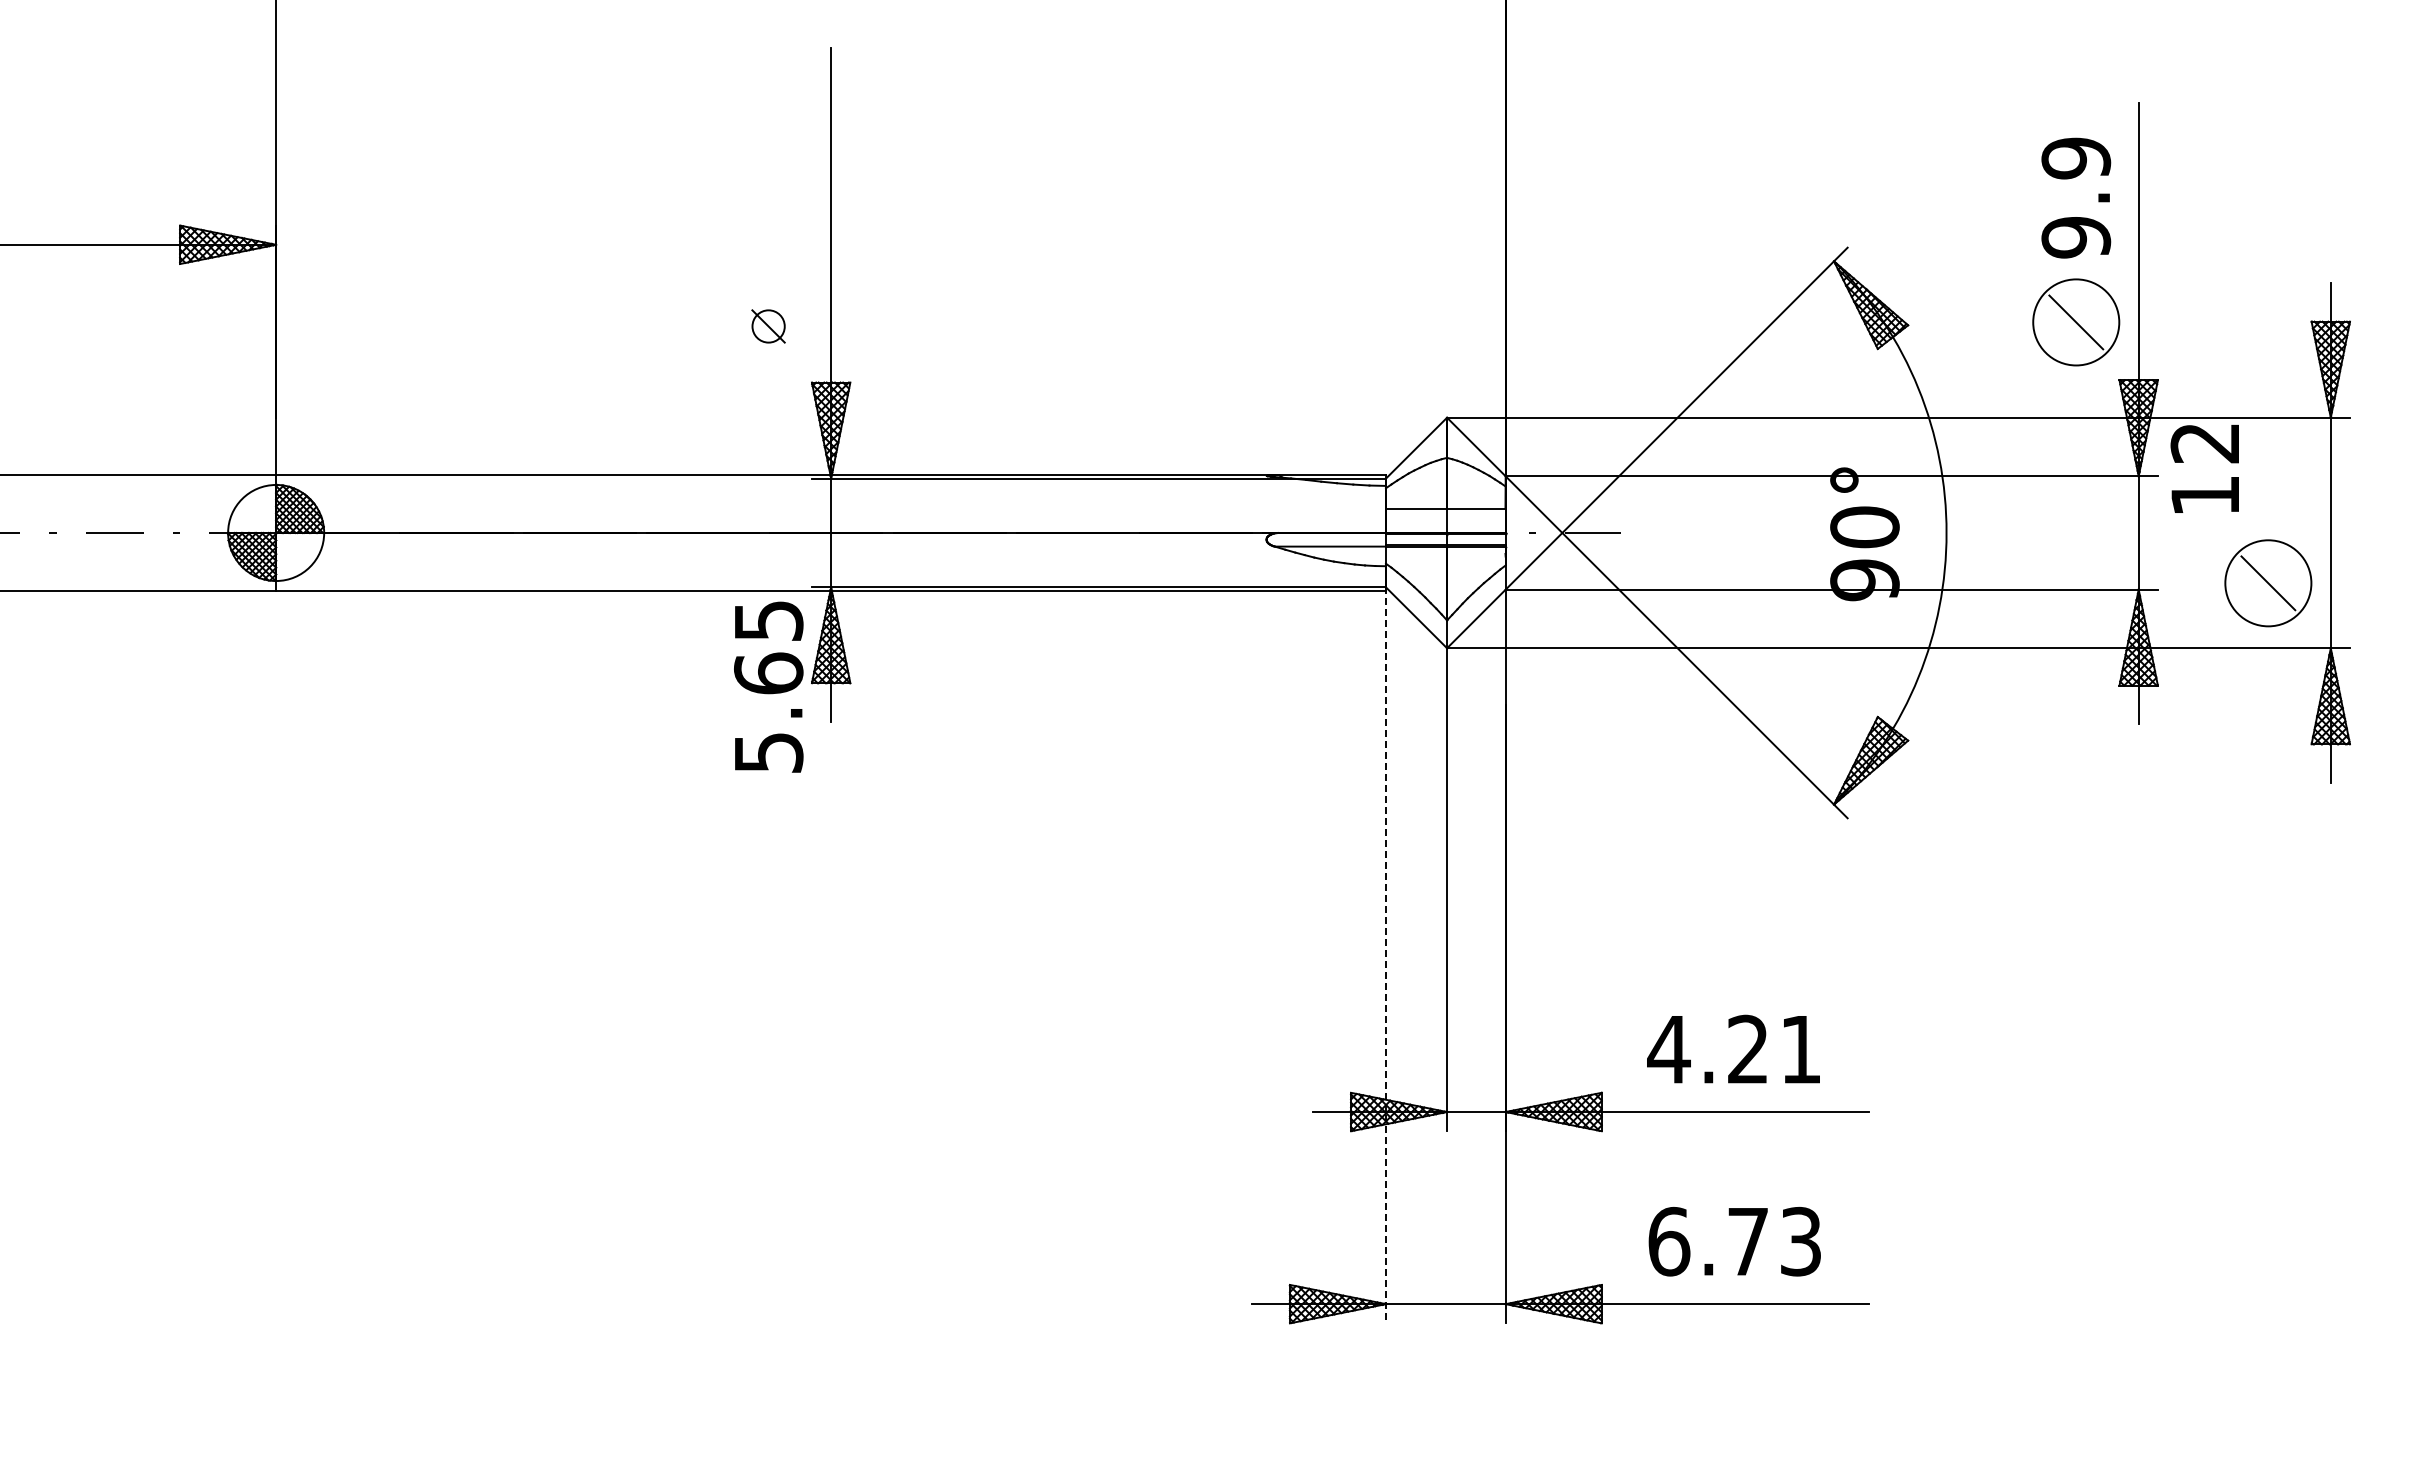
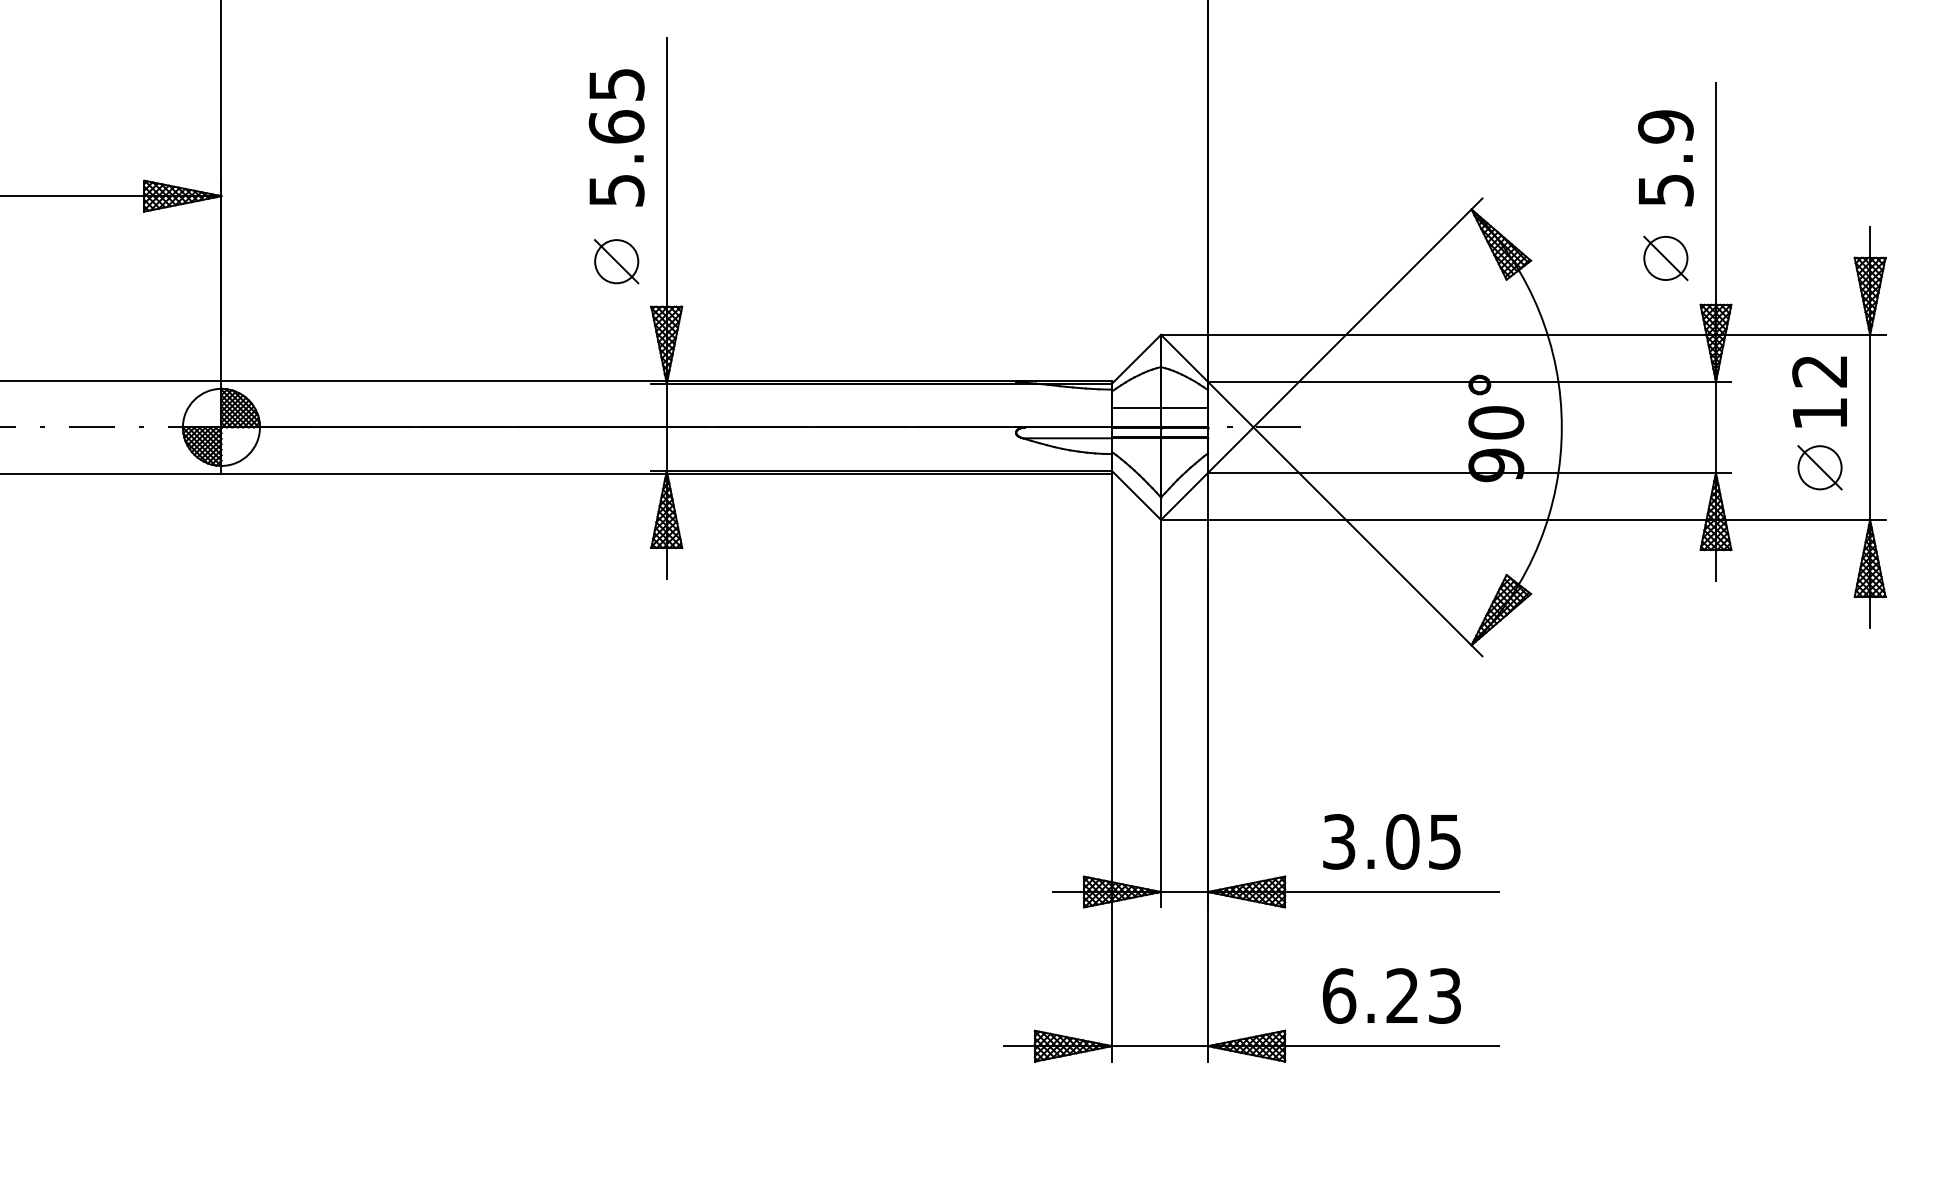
text: (2075, 237) -> (1665, 190), 9.9 -> 5.9
circle: (2076, 322) -> (1666, 258), size x0.62
part: (768, 326) -> (616, 261), size x1.67
text: (2204, 468) -> (1819, 391), moved
circle: (2268, 583) -> (1820, 467), size x0.62
text: (768, 686) -> (616, 137), moved
line: (1385, 955) -> (1111, 766), dashed -> solid
text: (1733, 1049) -> (1390, 841), 4.21 -> 3.05
text: (1747, 1240) -> (1402, 995), 6.73 -> 6.23

